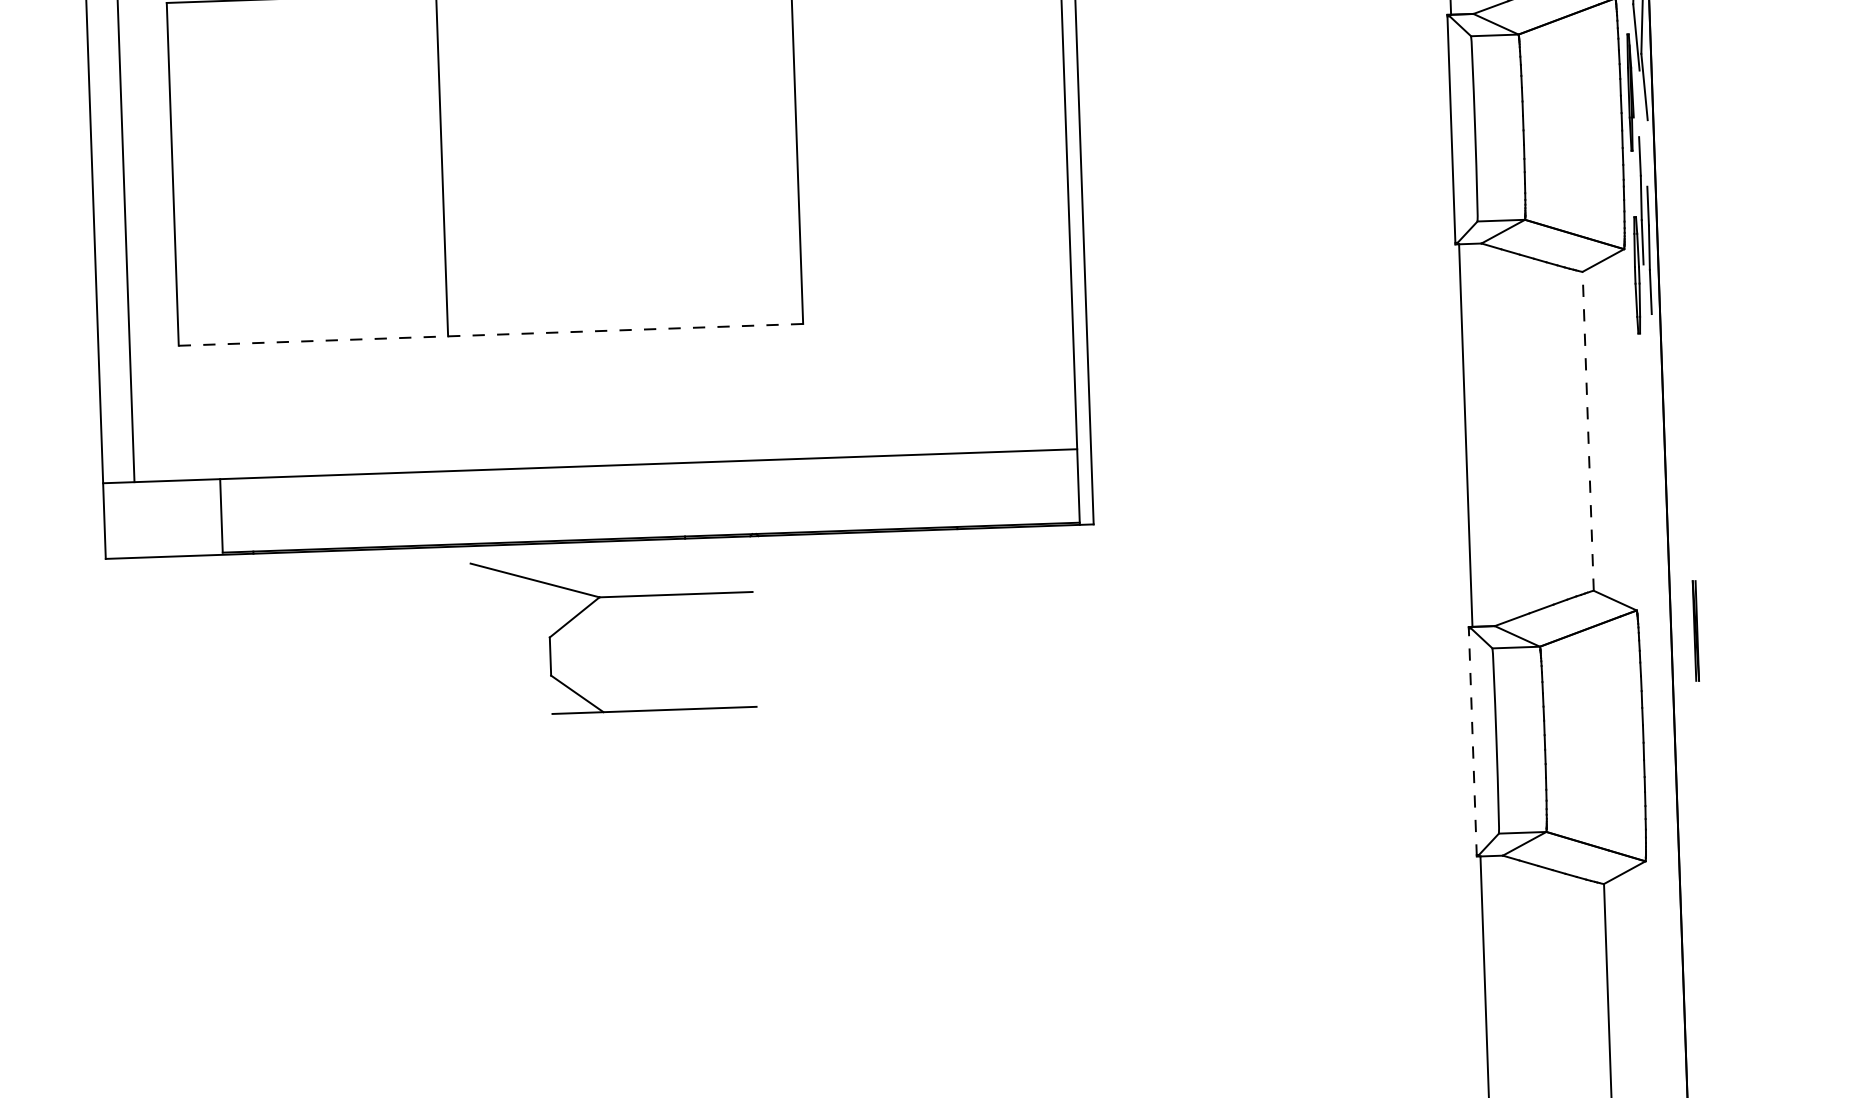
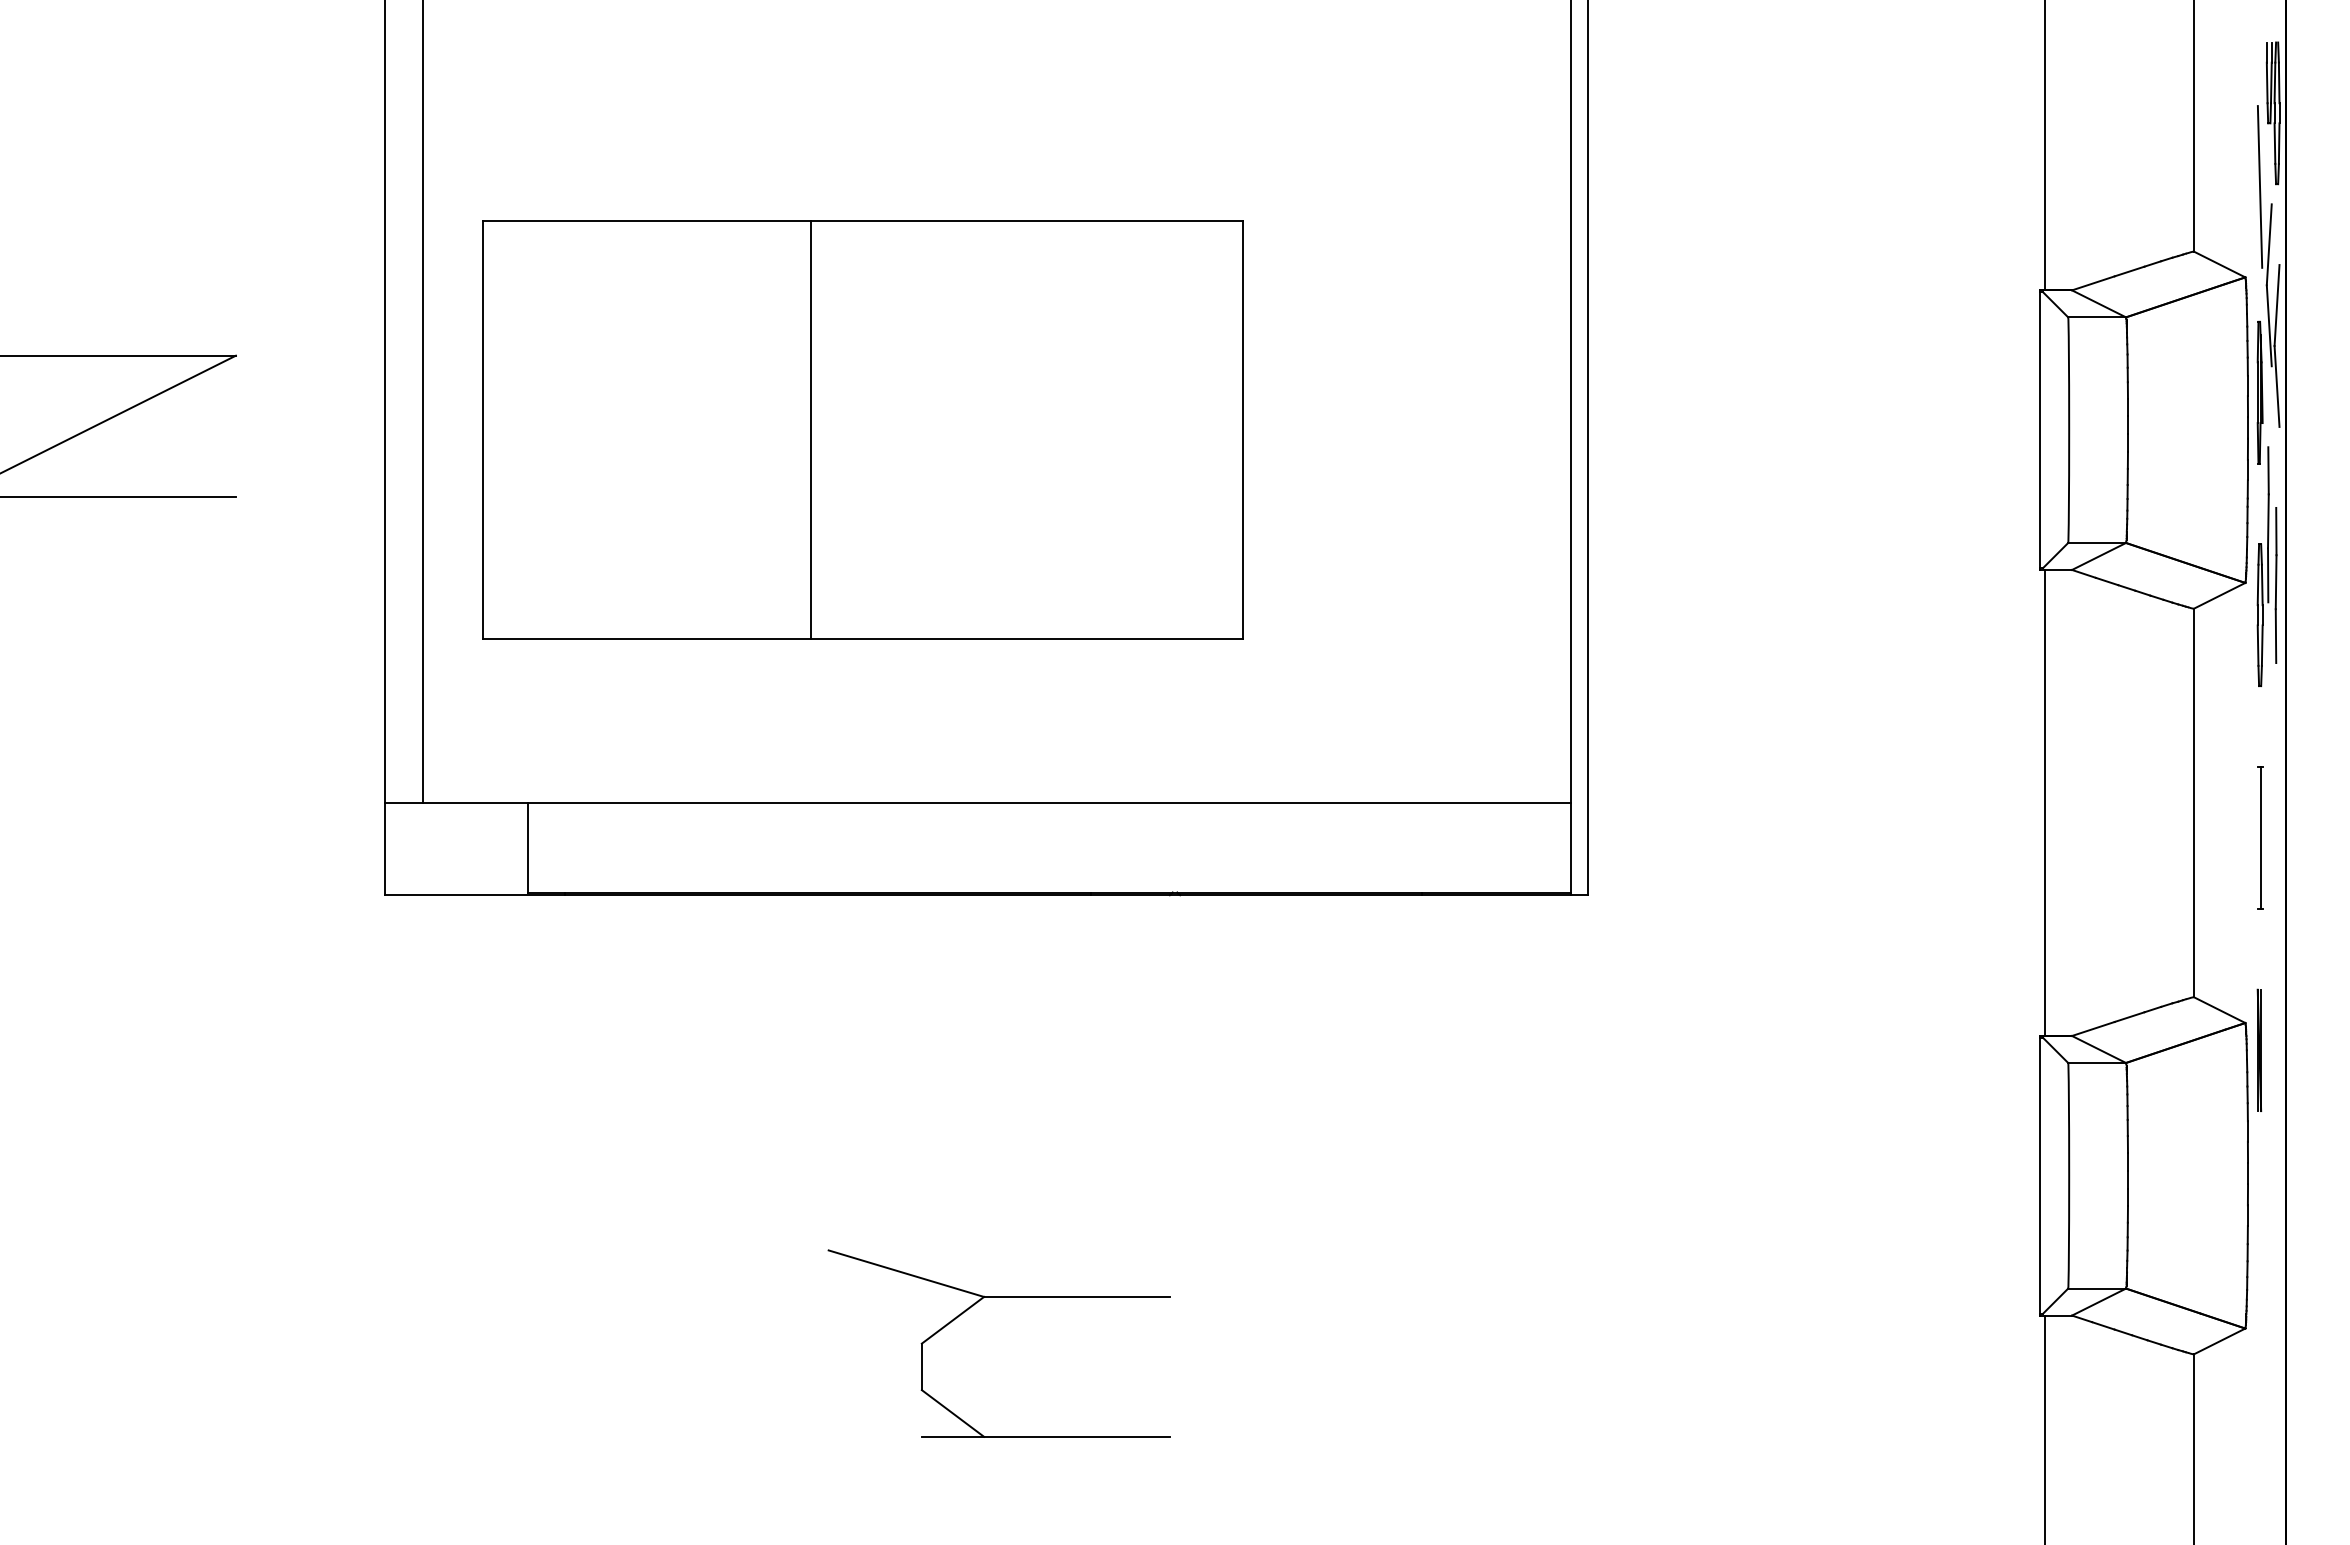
line: (490, 335) -> (862, 639), dashed -> solid
line: (1587, 430) -> (2193, 802), dashed -> solid
part: (1643, 457) -> (2260, 837), added
part: (591, 605) -> (973, 1306), moved
part: (1695, 630) -> (2259, 1049), moved
line: (1472, 741) -> (2040, 1175), dashed -> solid

